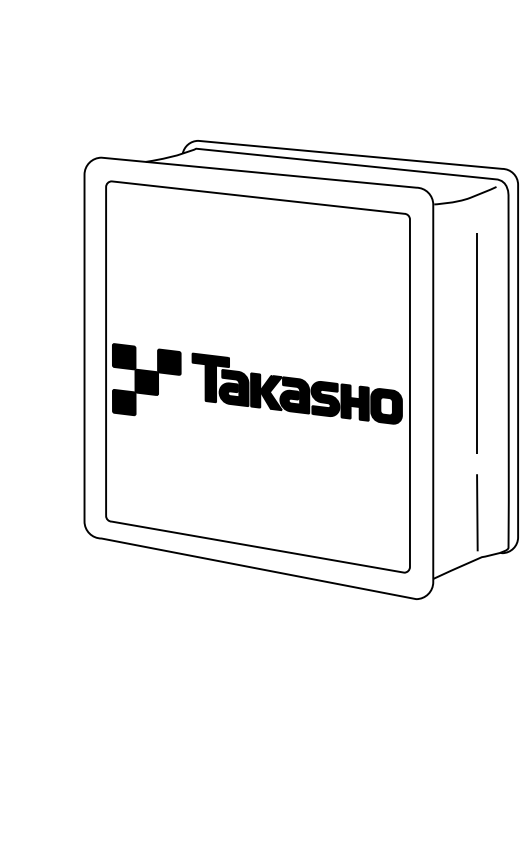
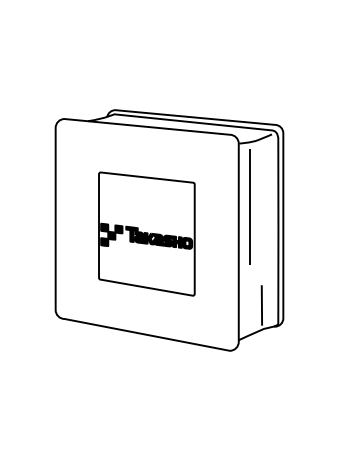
line: (476, 341) -> (249, 206), moved
part: (257, 375) -> (146, 233), size x0.6

